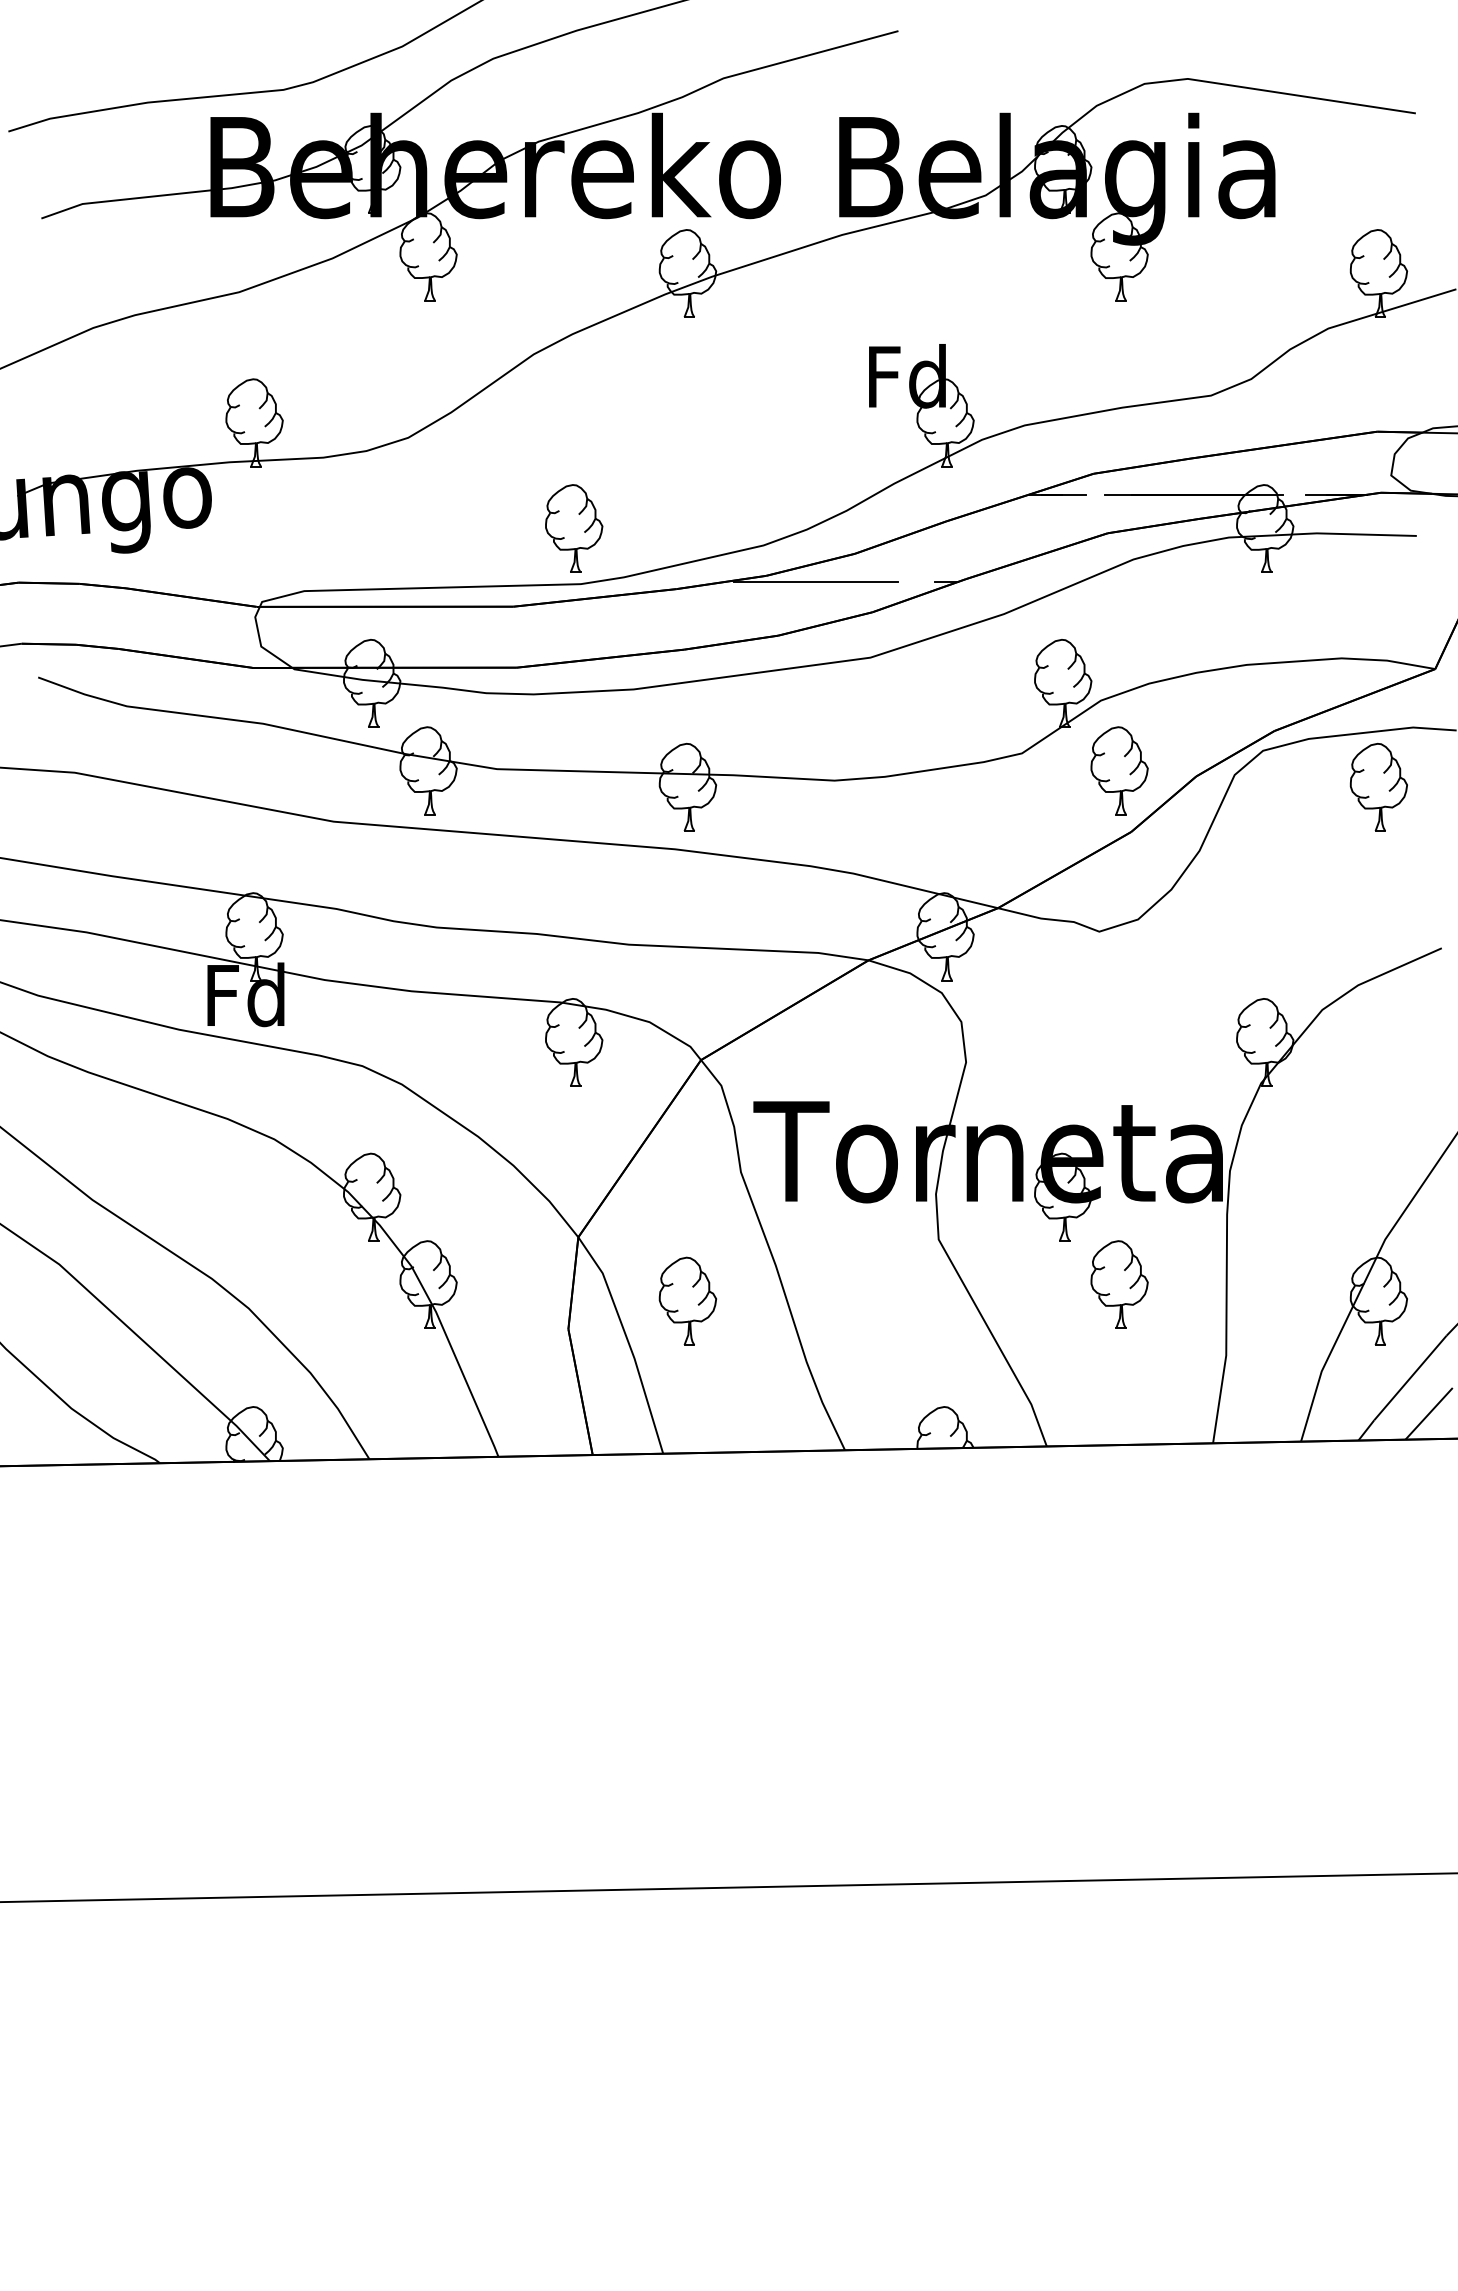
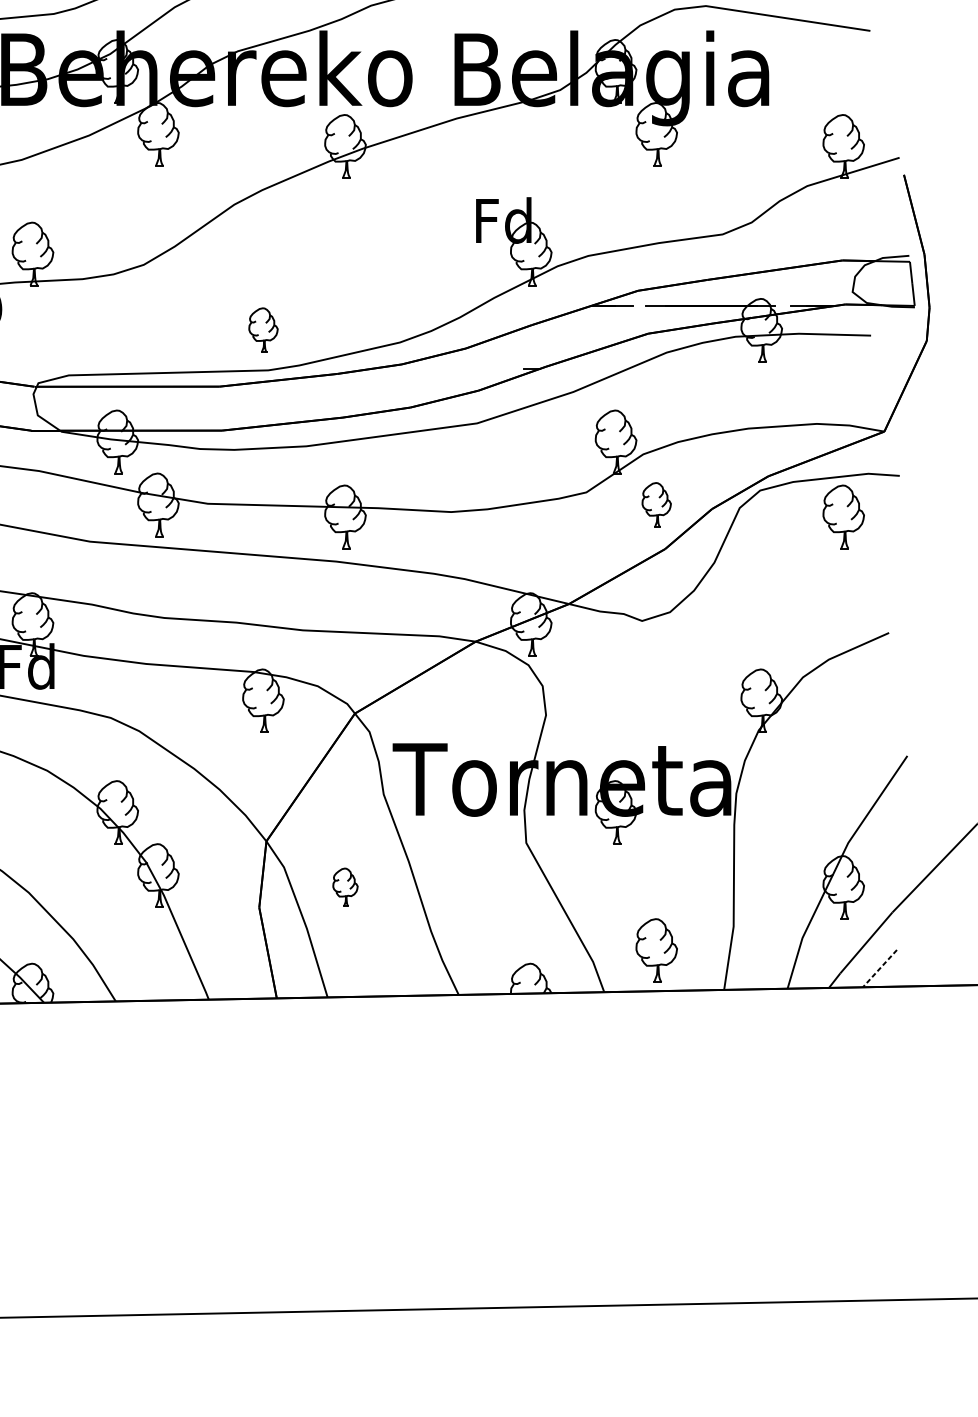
part: (574, 528) -> (263, 330), size x0.7
line: (815, 581) -> (437, 368), removed
part: (1119, 770) -> (656, 504), size x0.7
part: (1119, 1284) -> (656, 950), moved
part: (687, 1300) -> (345, 886), size x0.6
line: (1429, 1413) -> (880, 968), solid -> dashed

